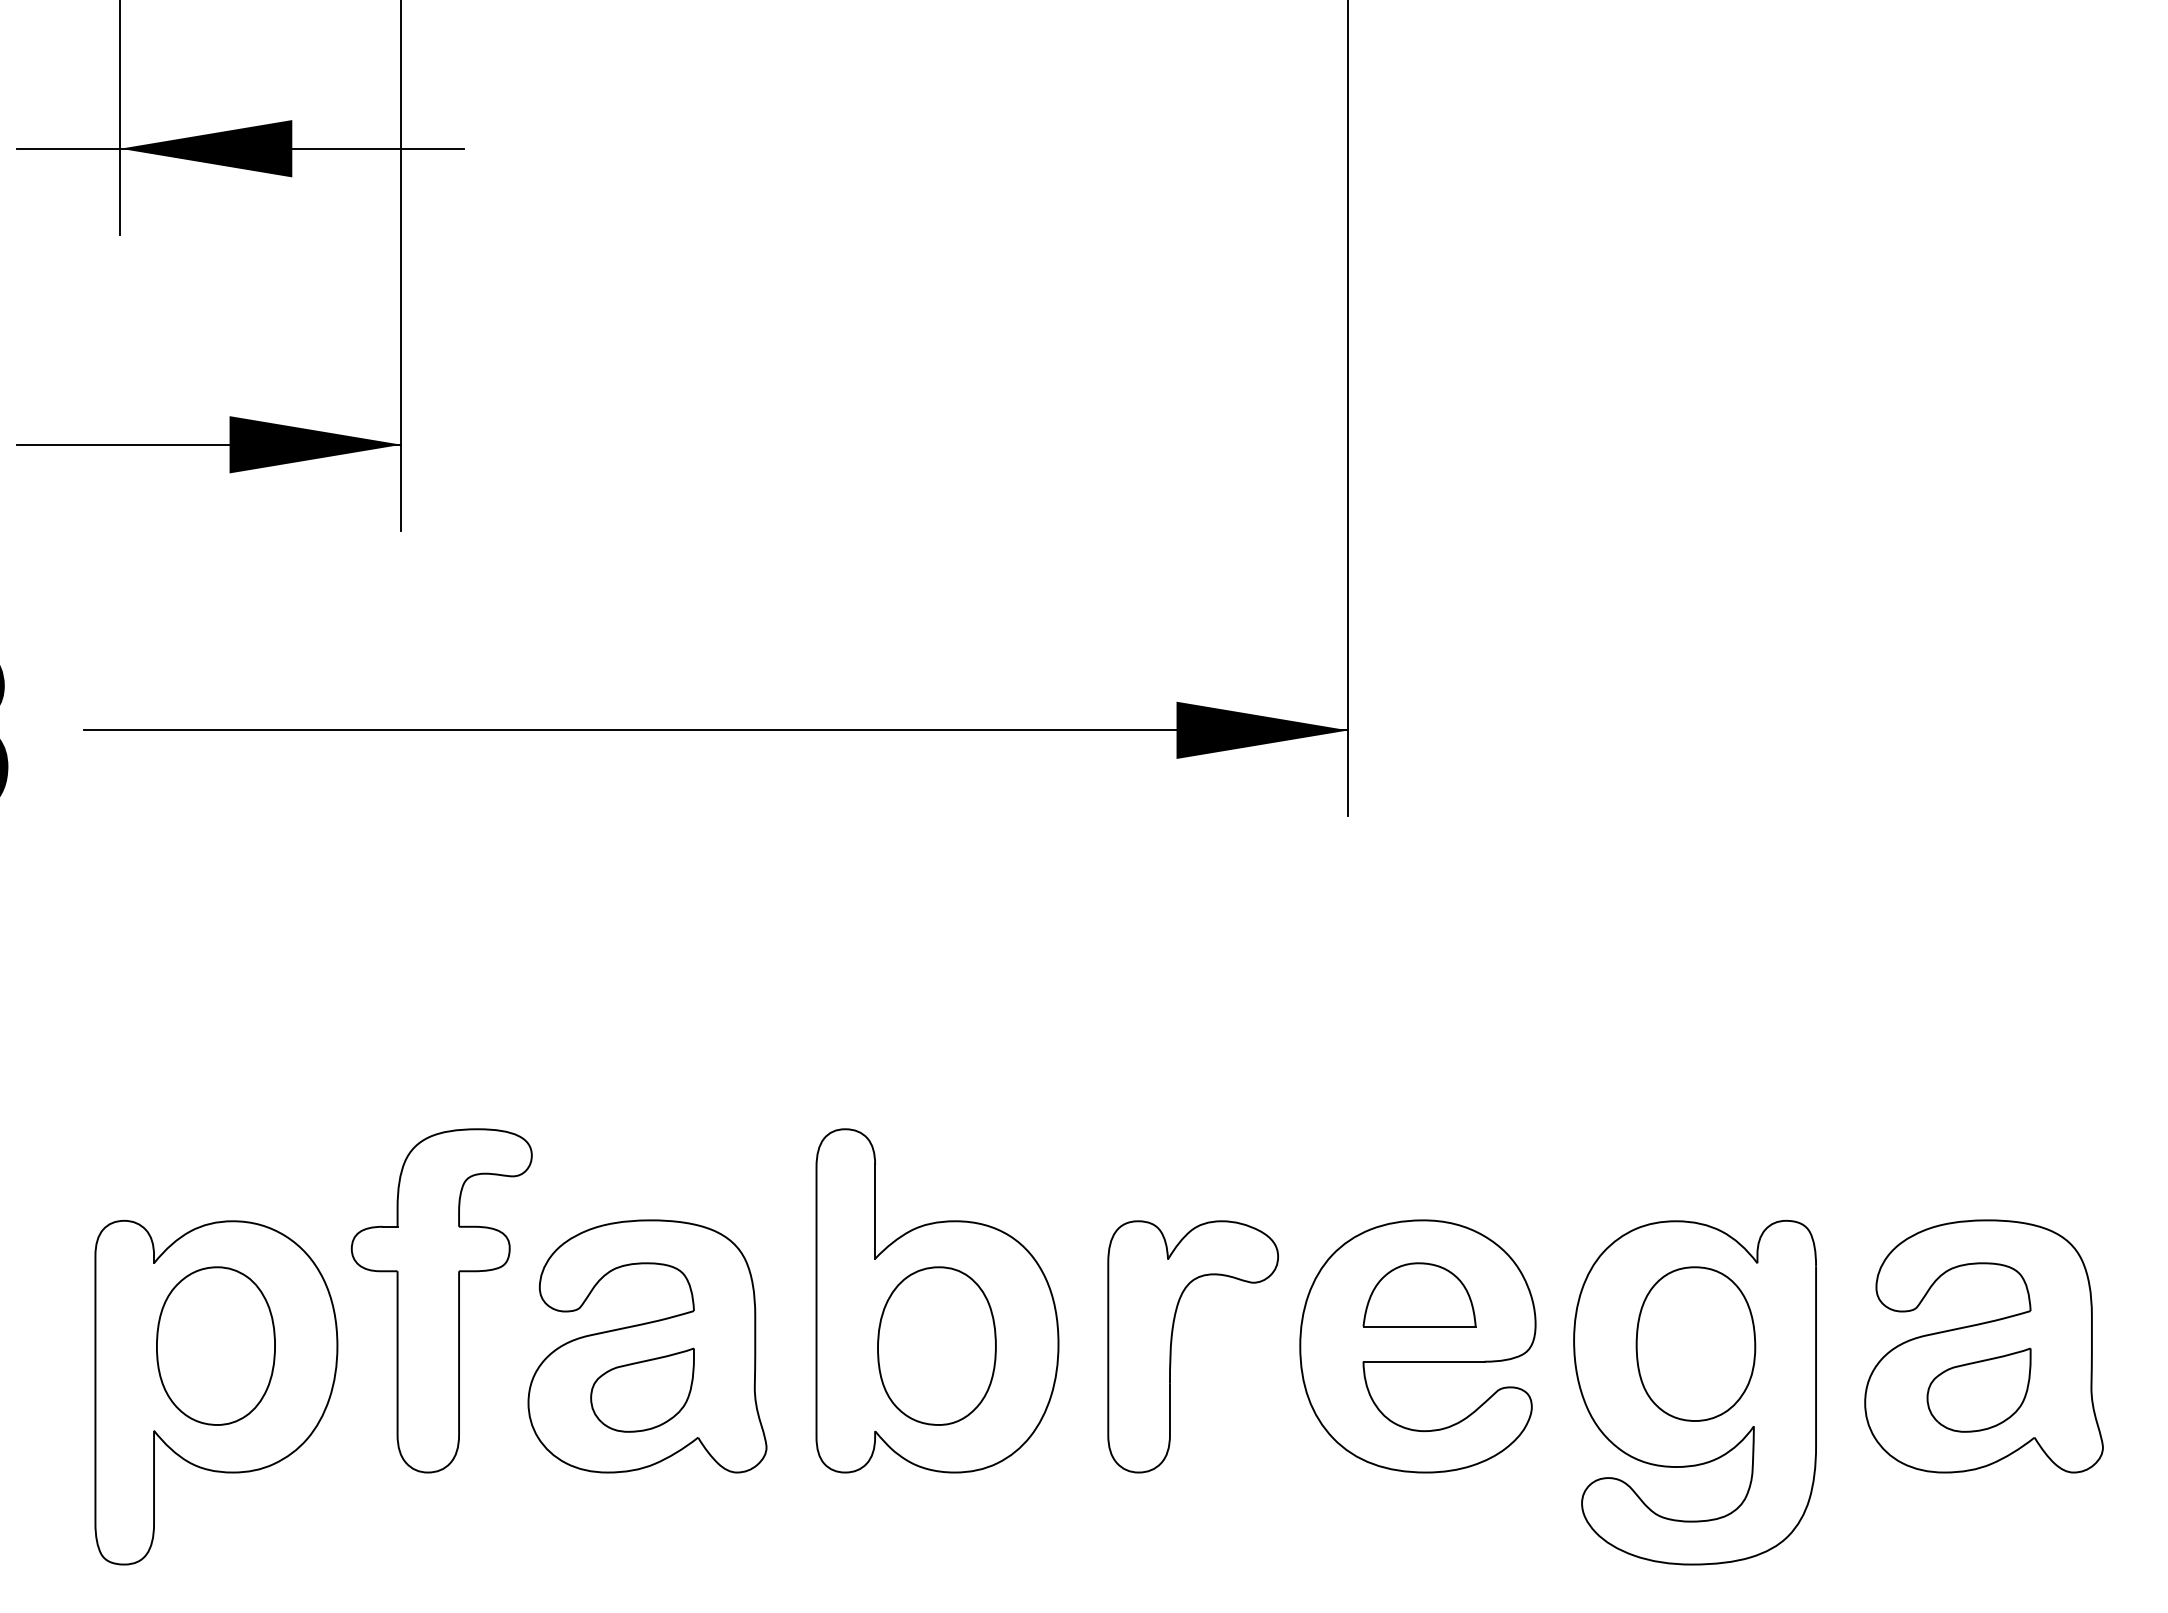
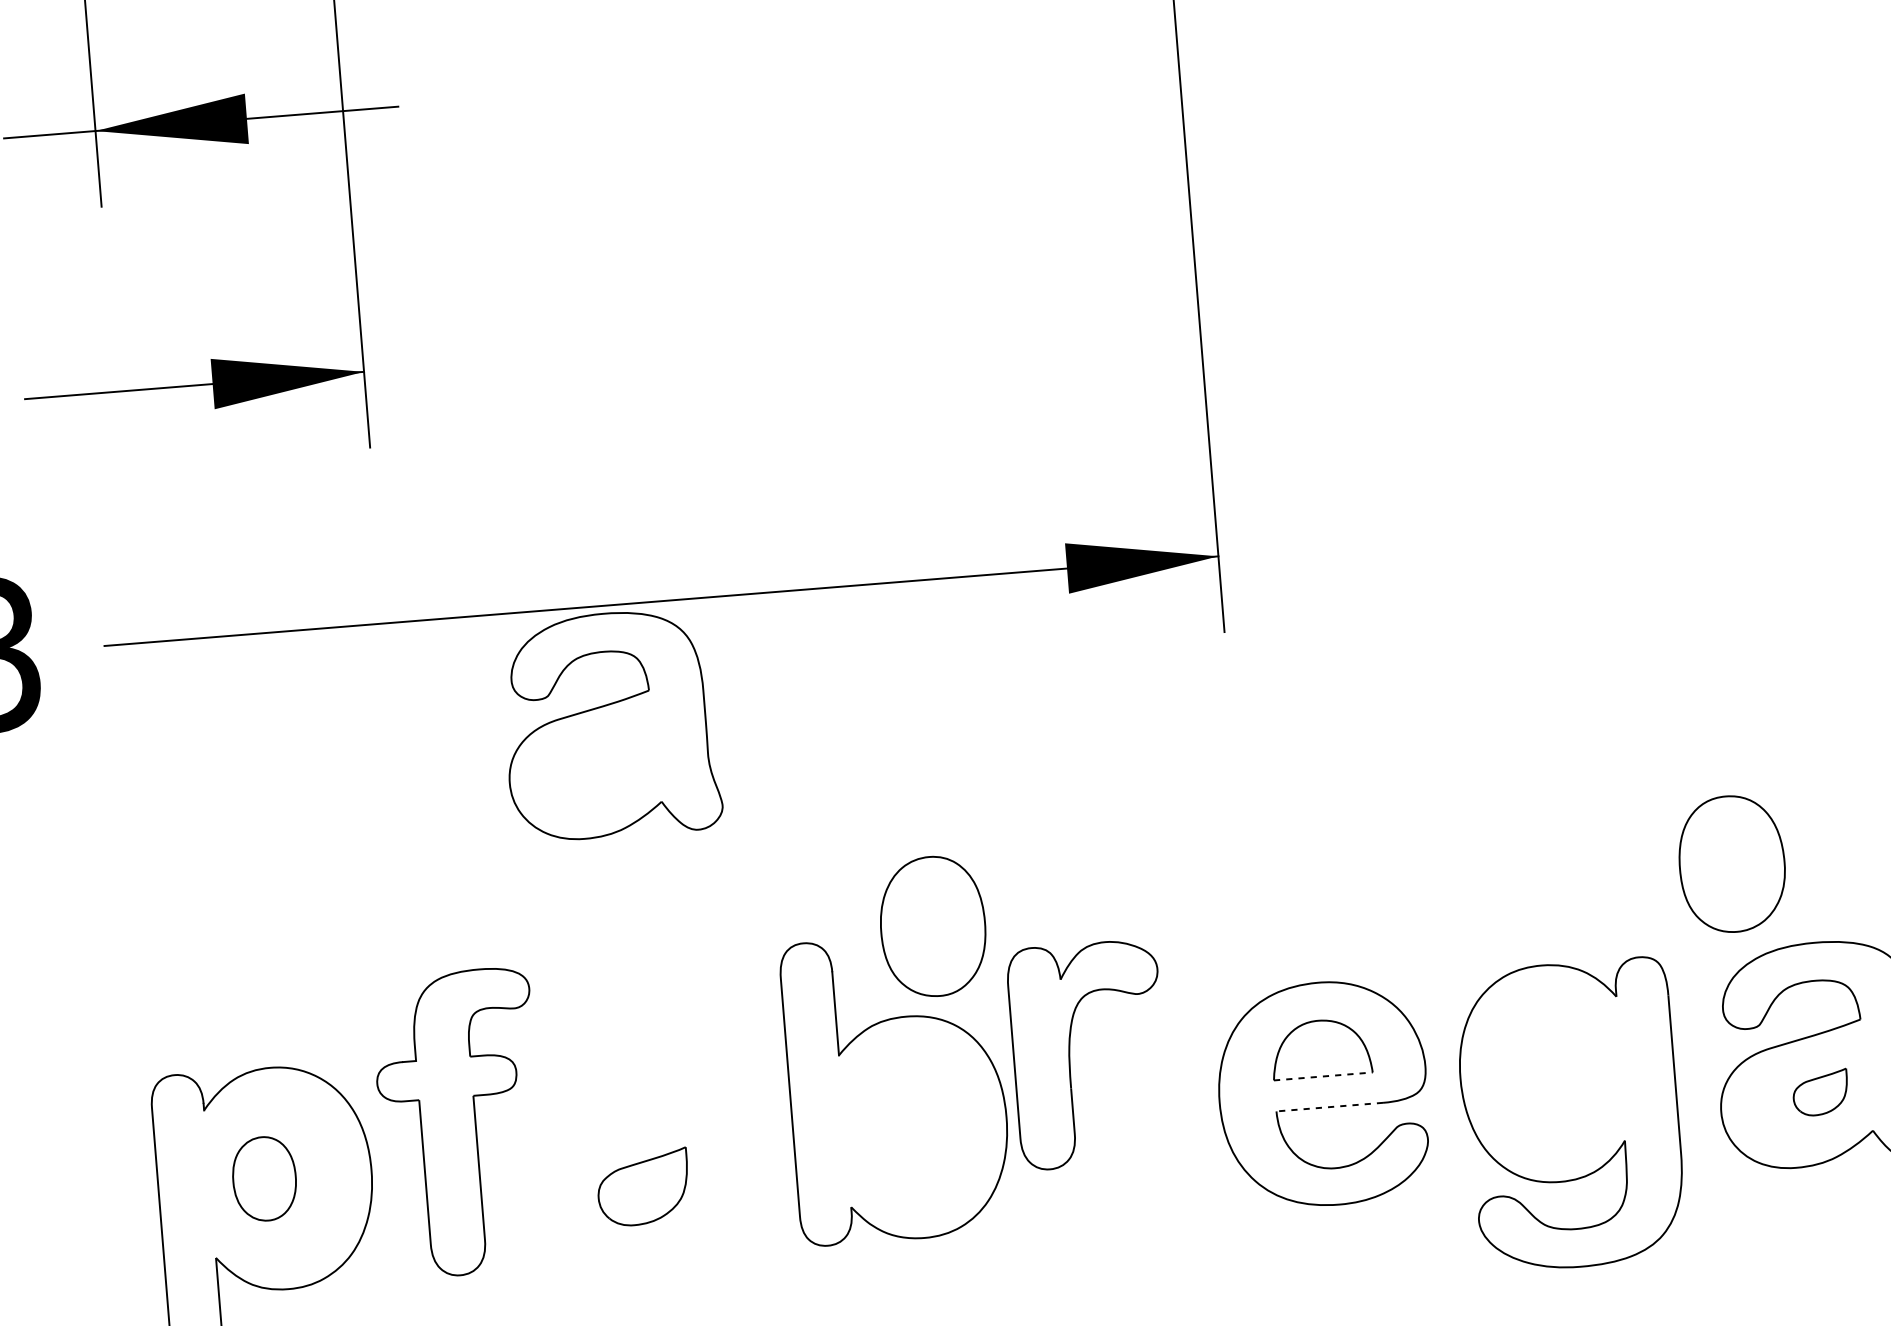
line: (1420, 1326) -> (1324, 1076), solid -> dashed
part: (1172, 1342) -> (1070, 1052), moved
part: (1695, 1343) -> (1731, 863), moved
part: (215, 1345) -> (264, 1178), size x0.6
part: (936, 1345) -> (932, 926), moved
part: (647, 1346) -> (610, 725), moved
line: (1423, 1361) -> (1329, 1106), solid -> dashed
part: (1978, 1389) -> (1820, 1092), size x0.6

